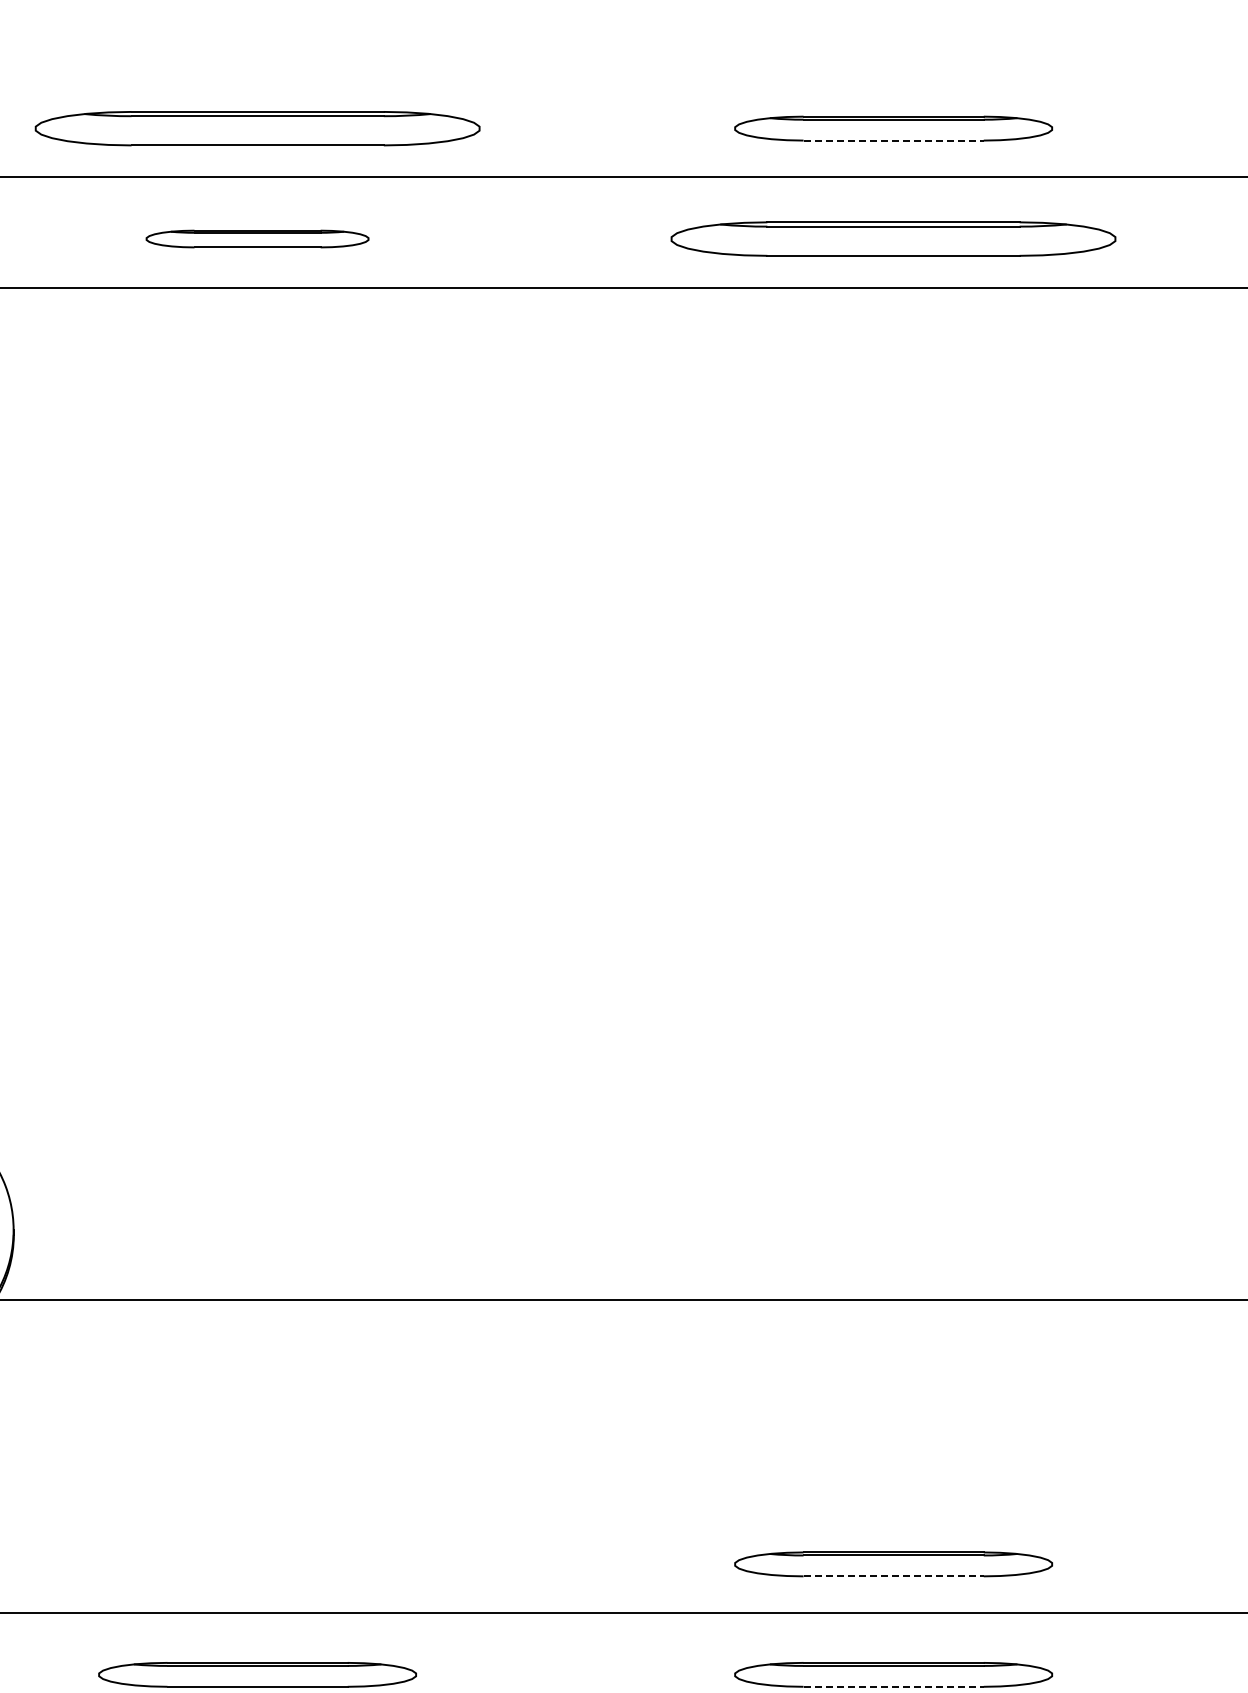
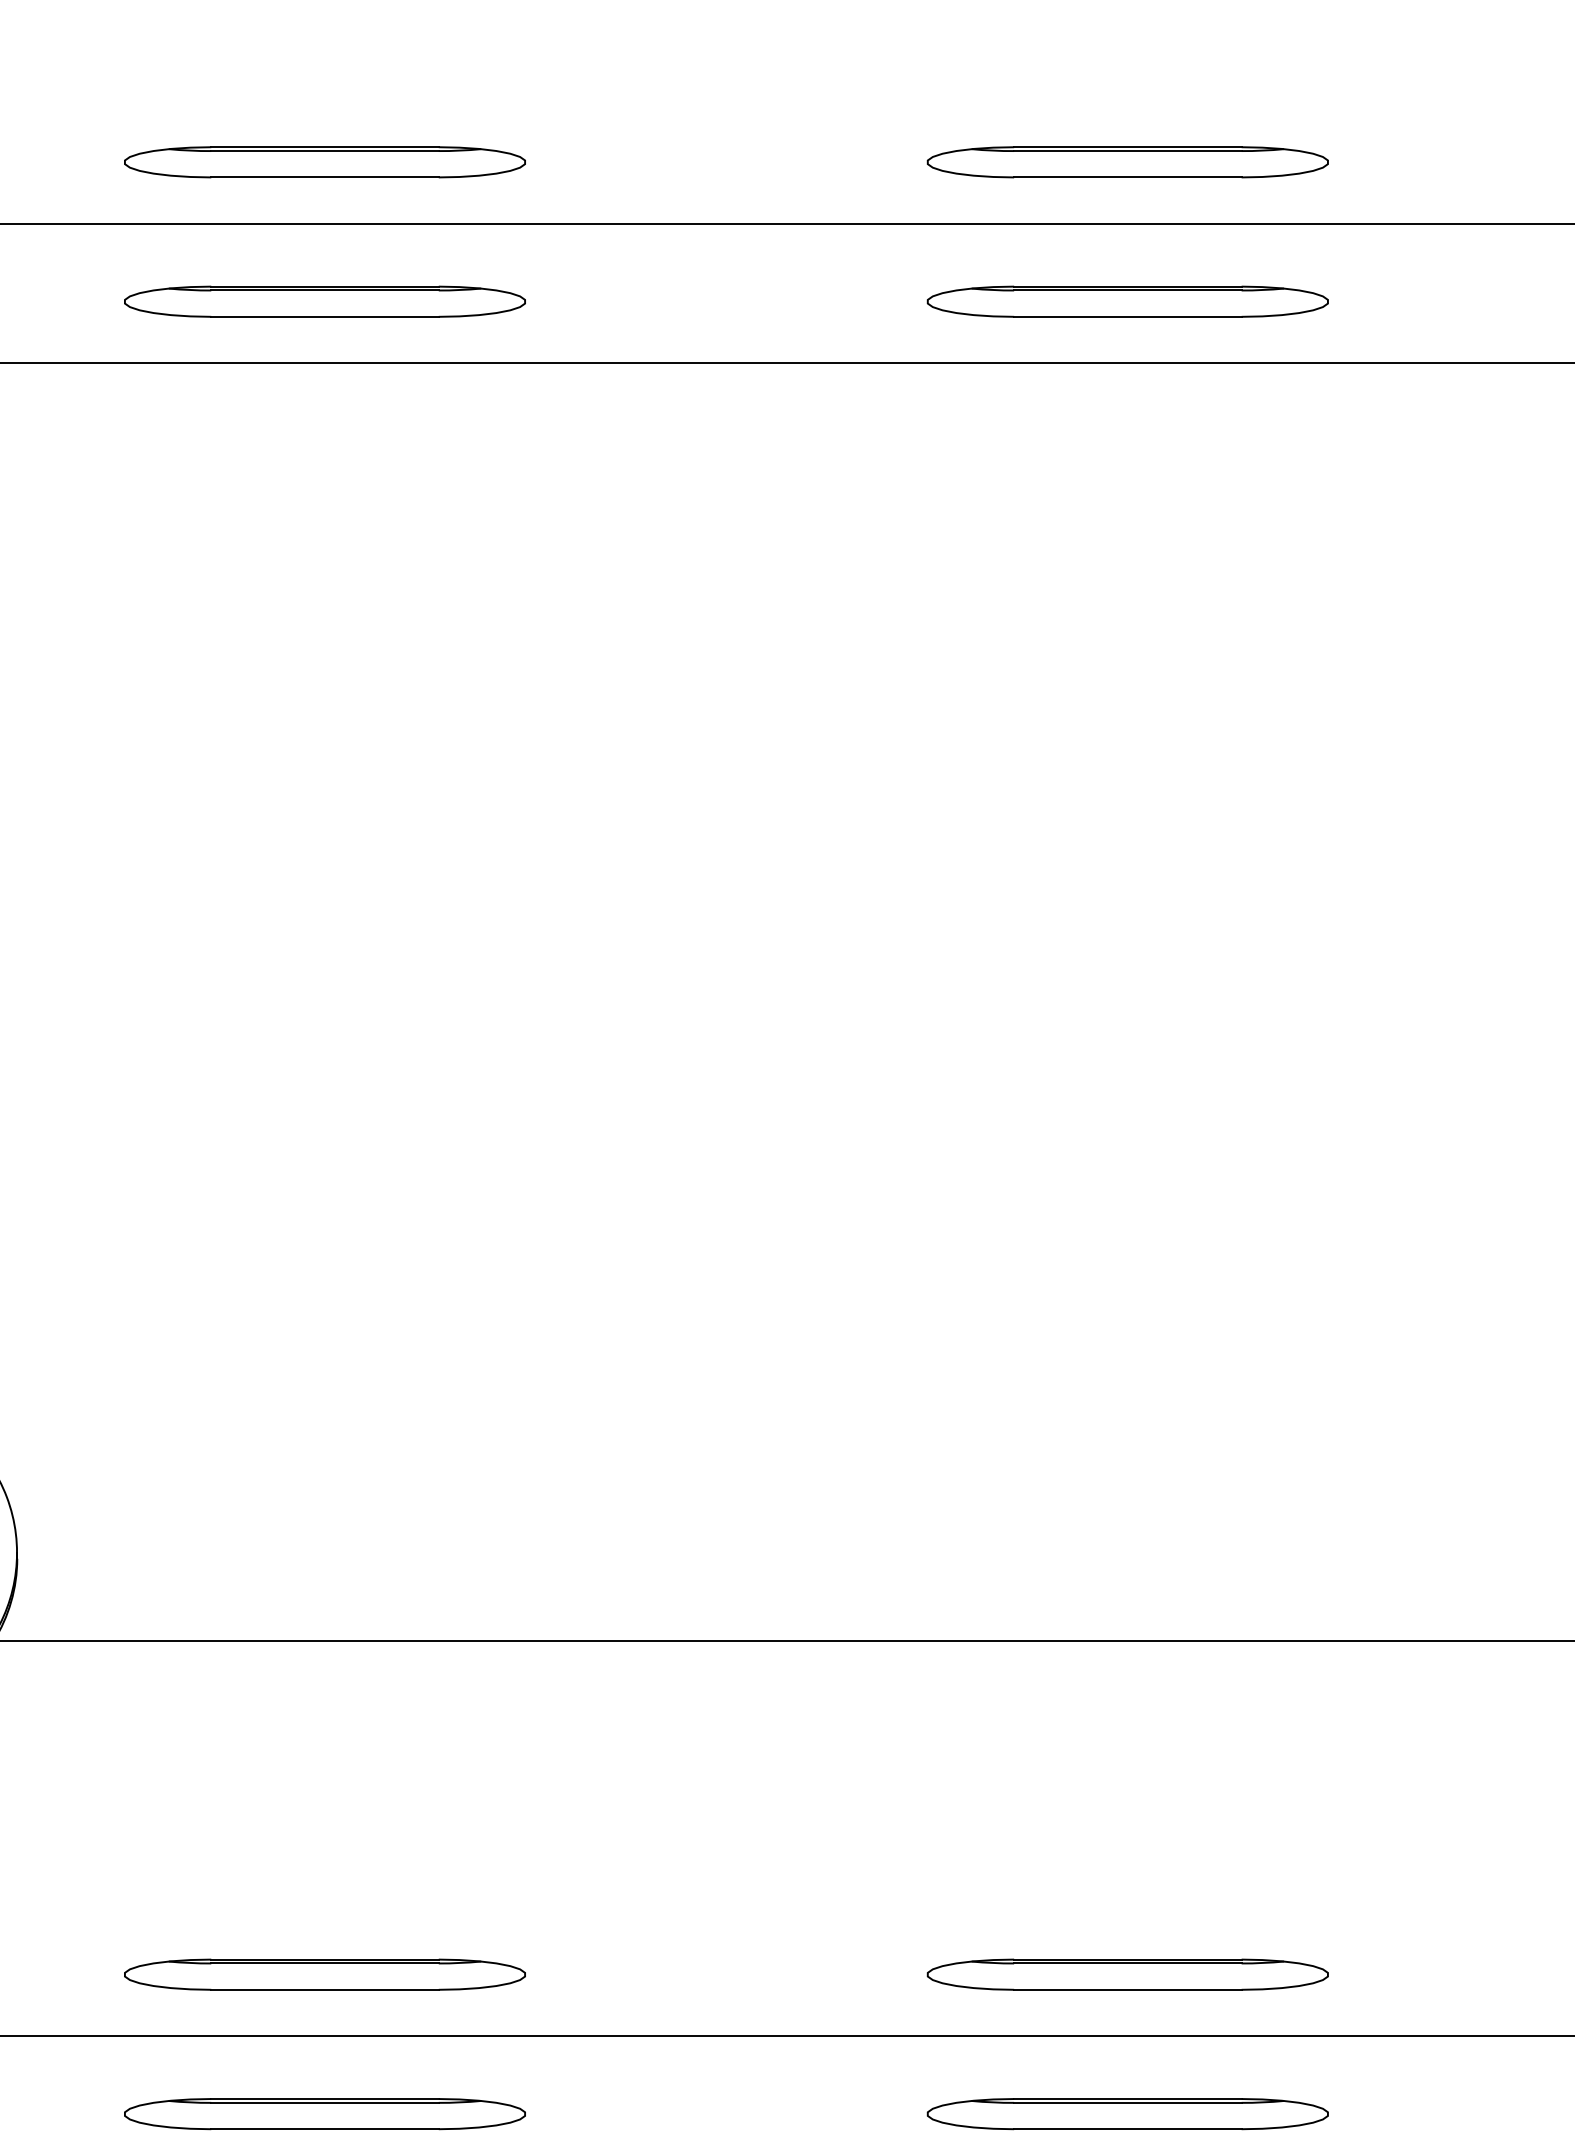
part: (257, 128) -> (324, 162), size x0.71
line: (894, 140) -> (1128, 177), dashed -> solid
part: (257, 238) -> (324, 301), size x1.43
part: (893, 238) -> (1127, 301), size x0.71
part: (257, 1564) -> (324, 1974), added
line: (894, 1576) -> (1128, 1989), dashed -> solid
line: (894, 1686) -> (1128, 2128), dashed -> solid

